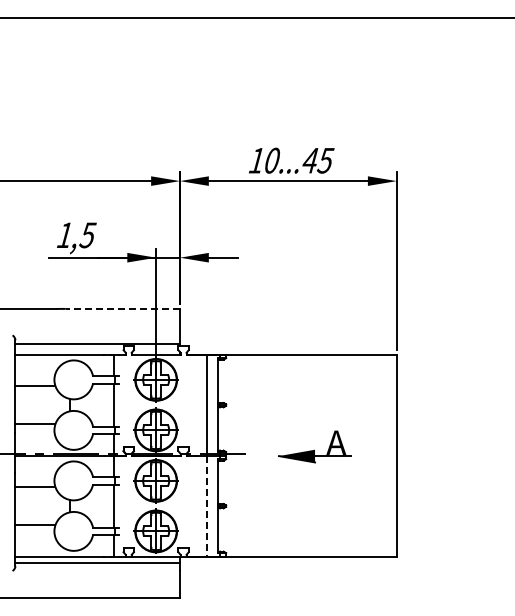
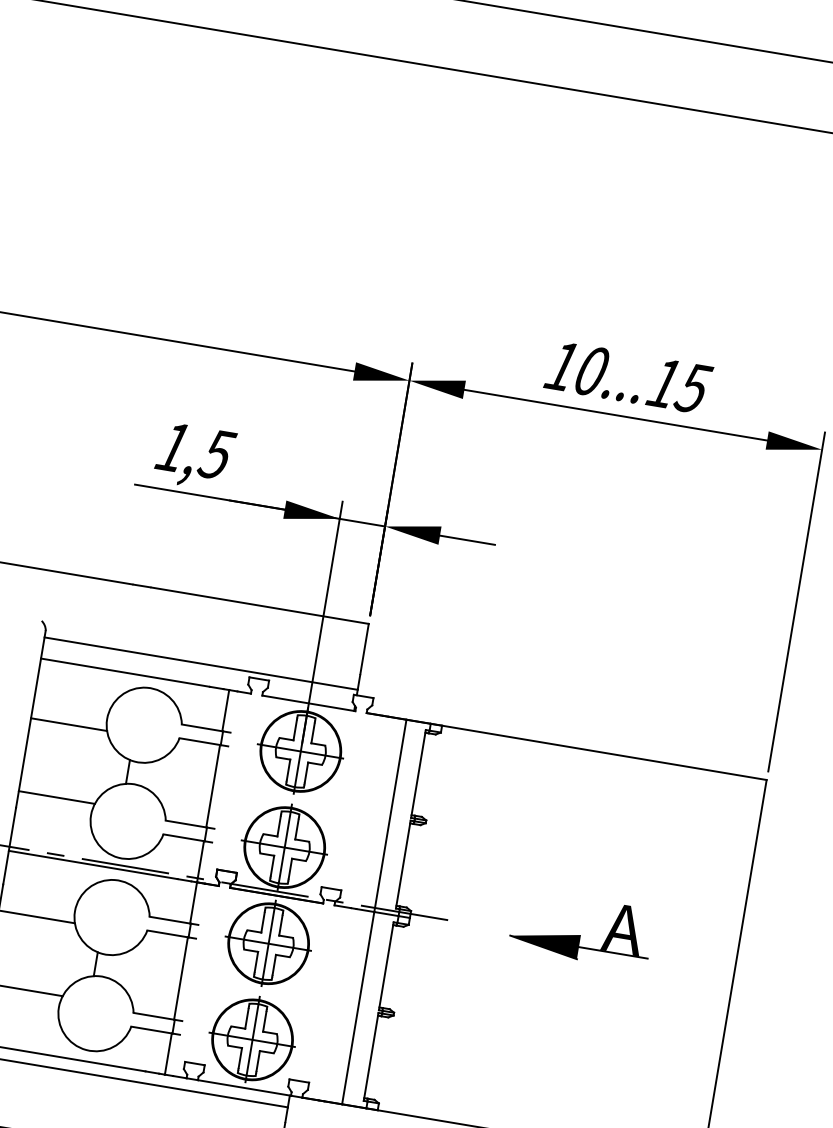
text: (310, 160) -> (664, 382), 10...45 -> 10...15
line: (122, 308) -> (259, 604), dashed -> solid
line: (207, 506) -> (358, 1008), dashed -> solid

